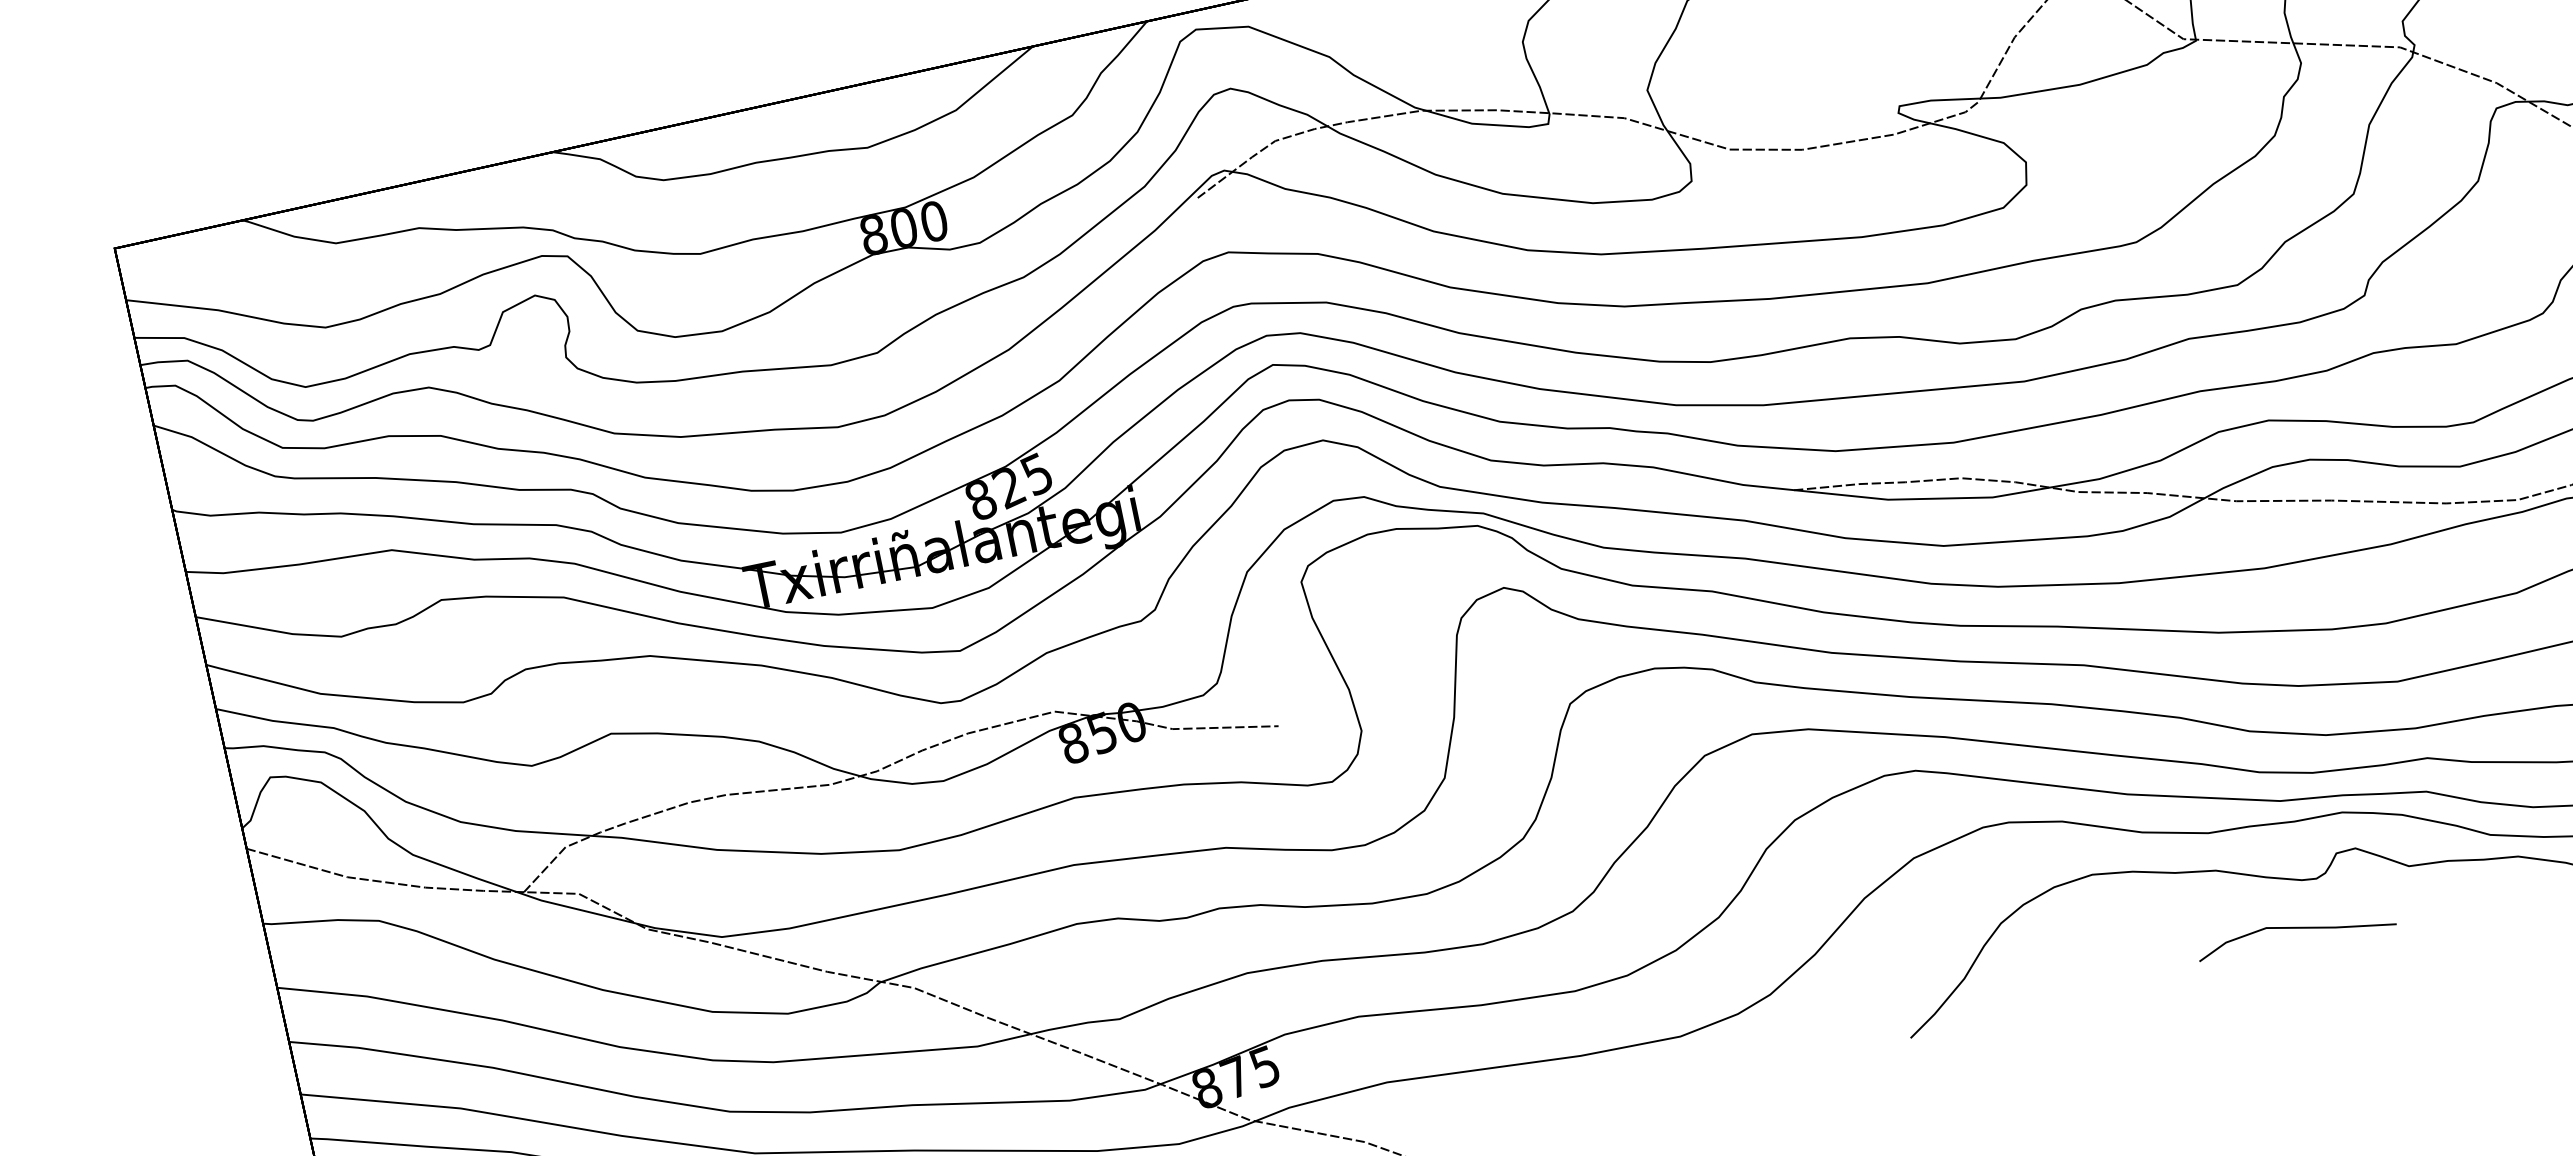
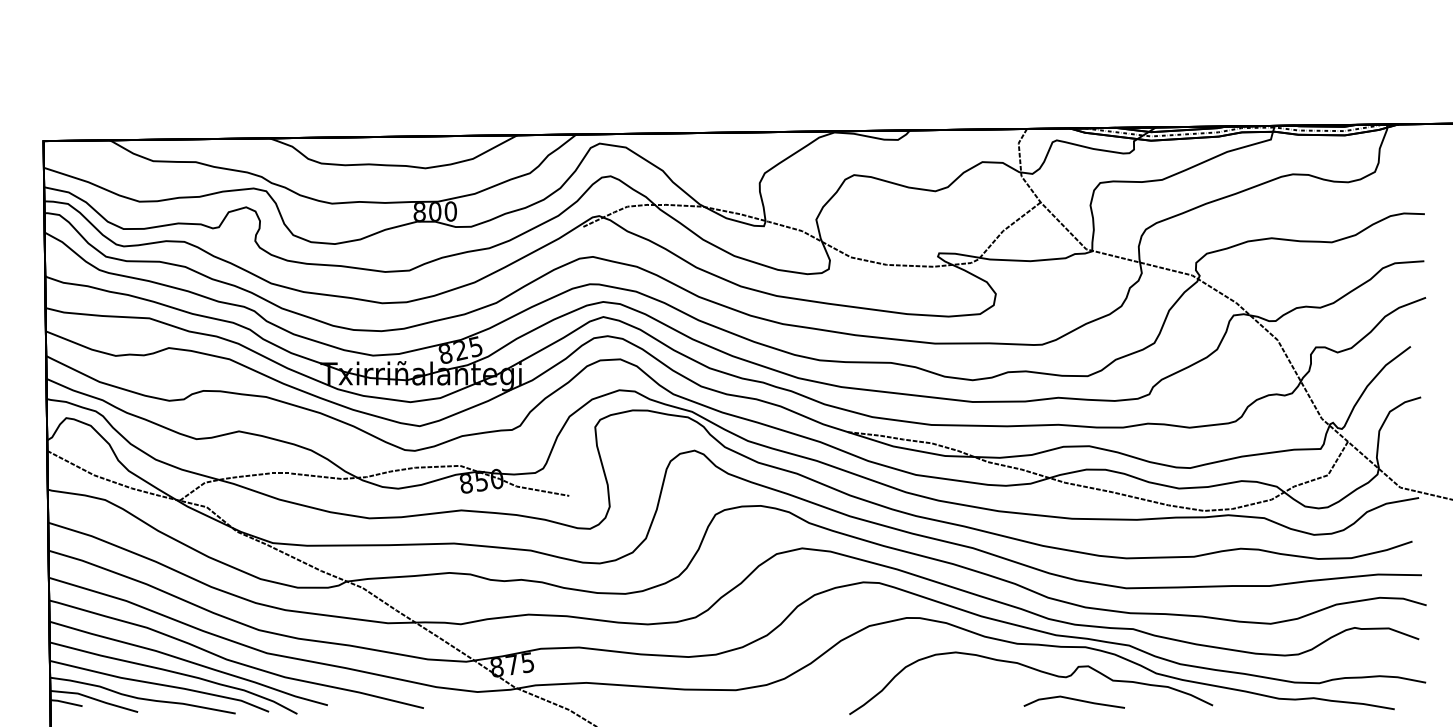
line: (2293, 930) -> (1073, 700), moved

